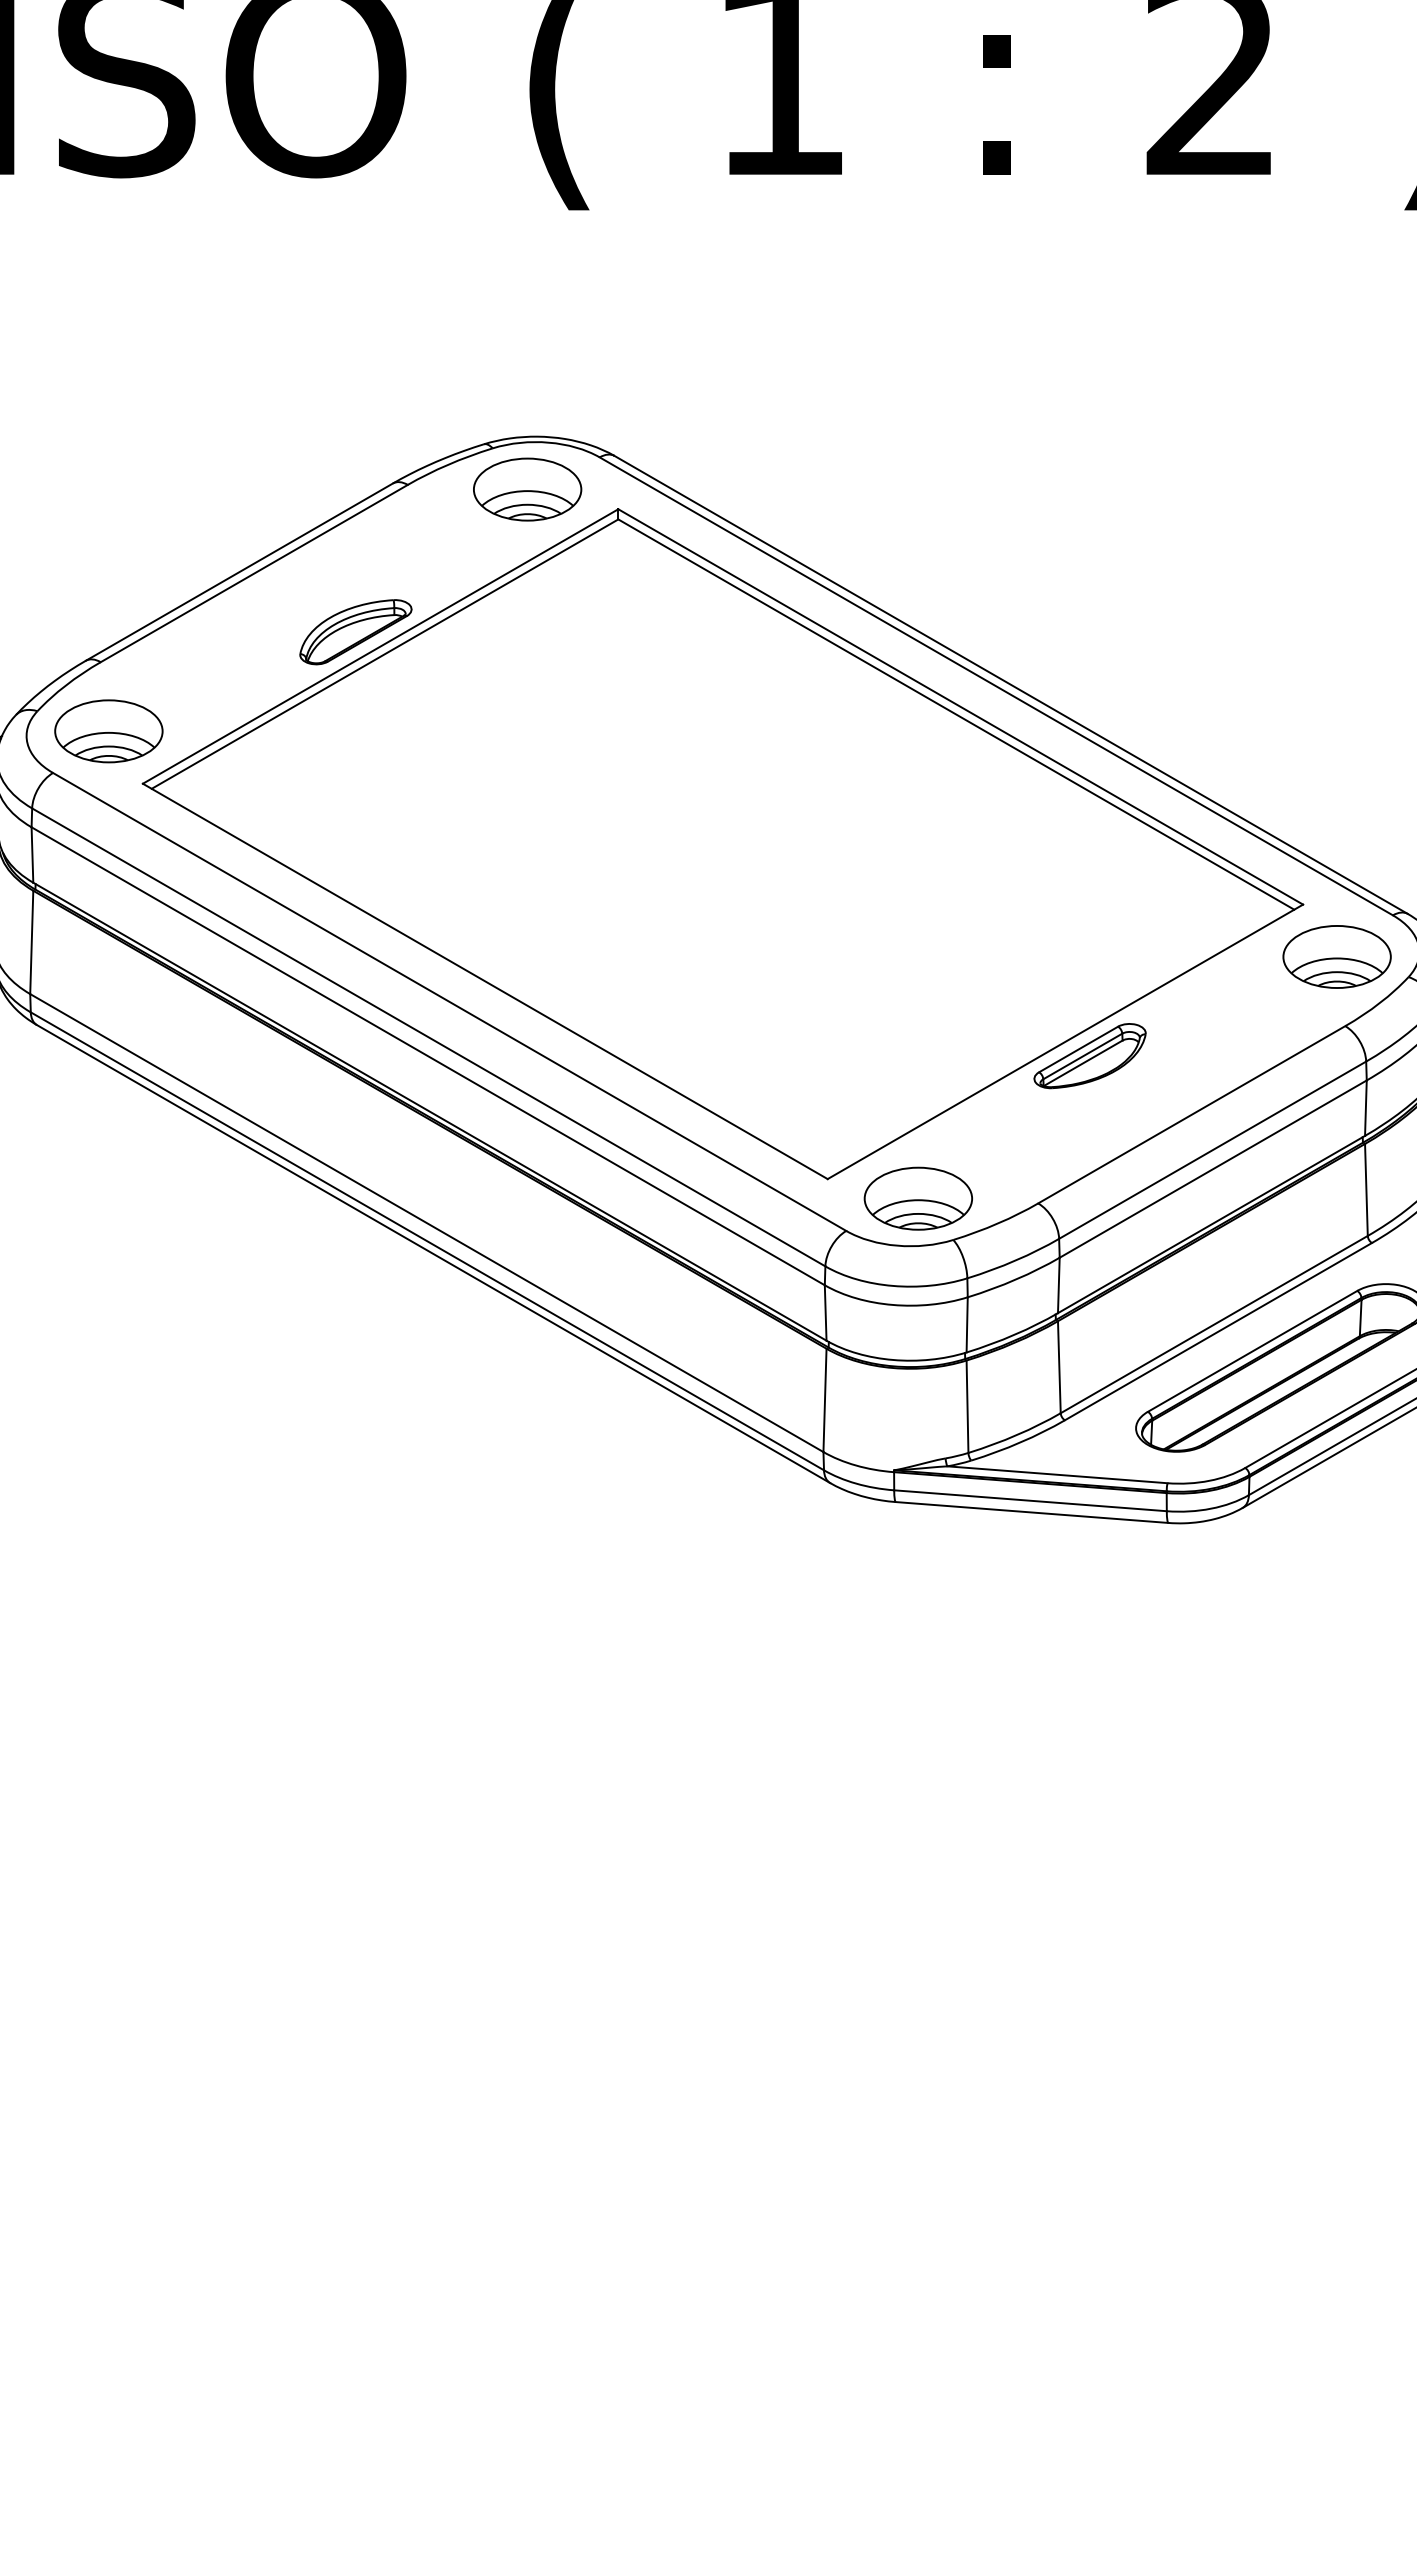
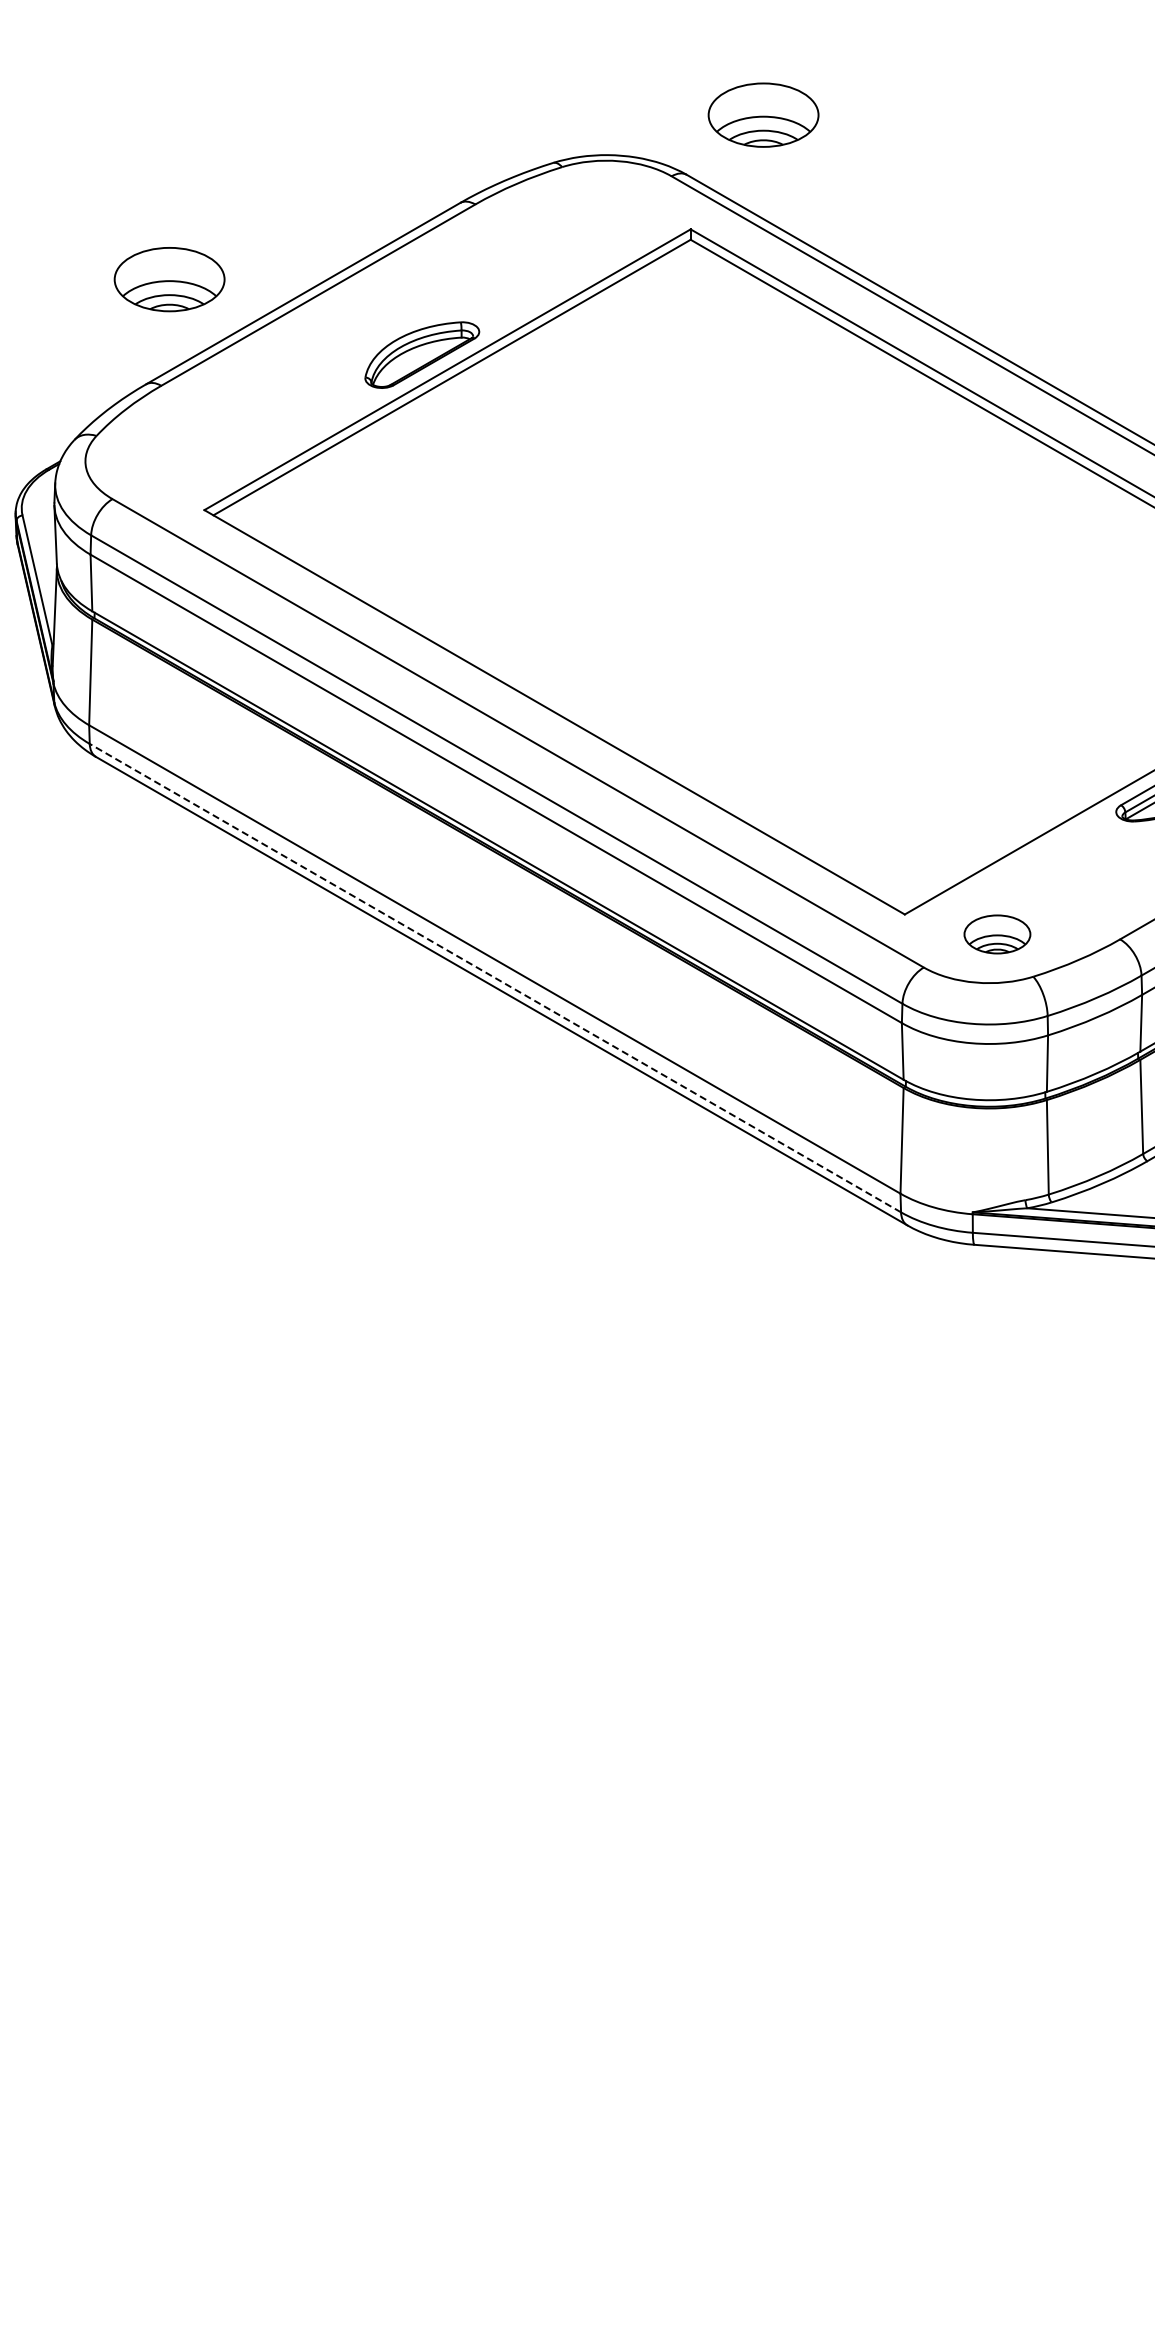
part: (527, 489) -> (763, 115), moved
part: (108, 731) -> (169, 279), moved
part: (917, 1198) -> (996, 934), size x0.6
line: (427, 1241) -> (495, 978), solid -> dashed

